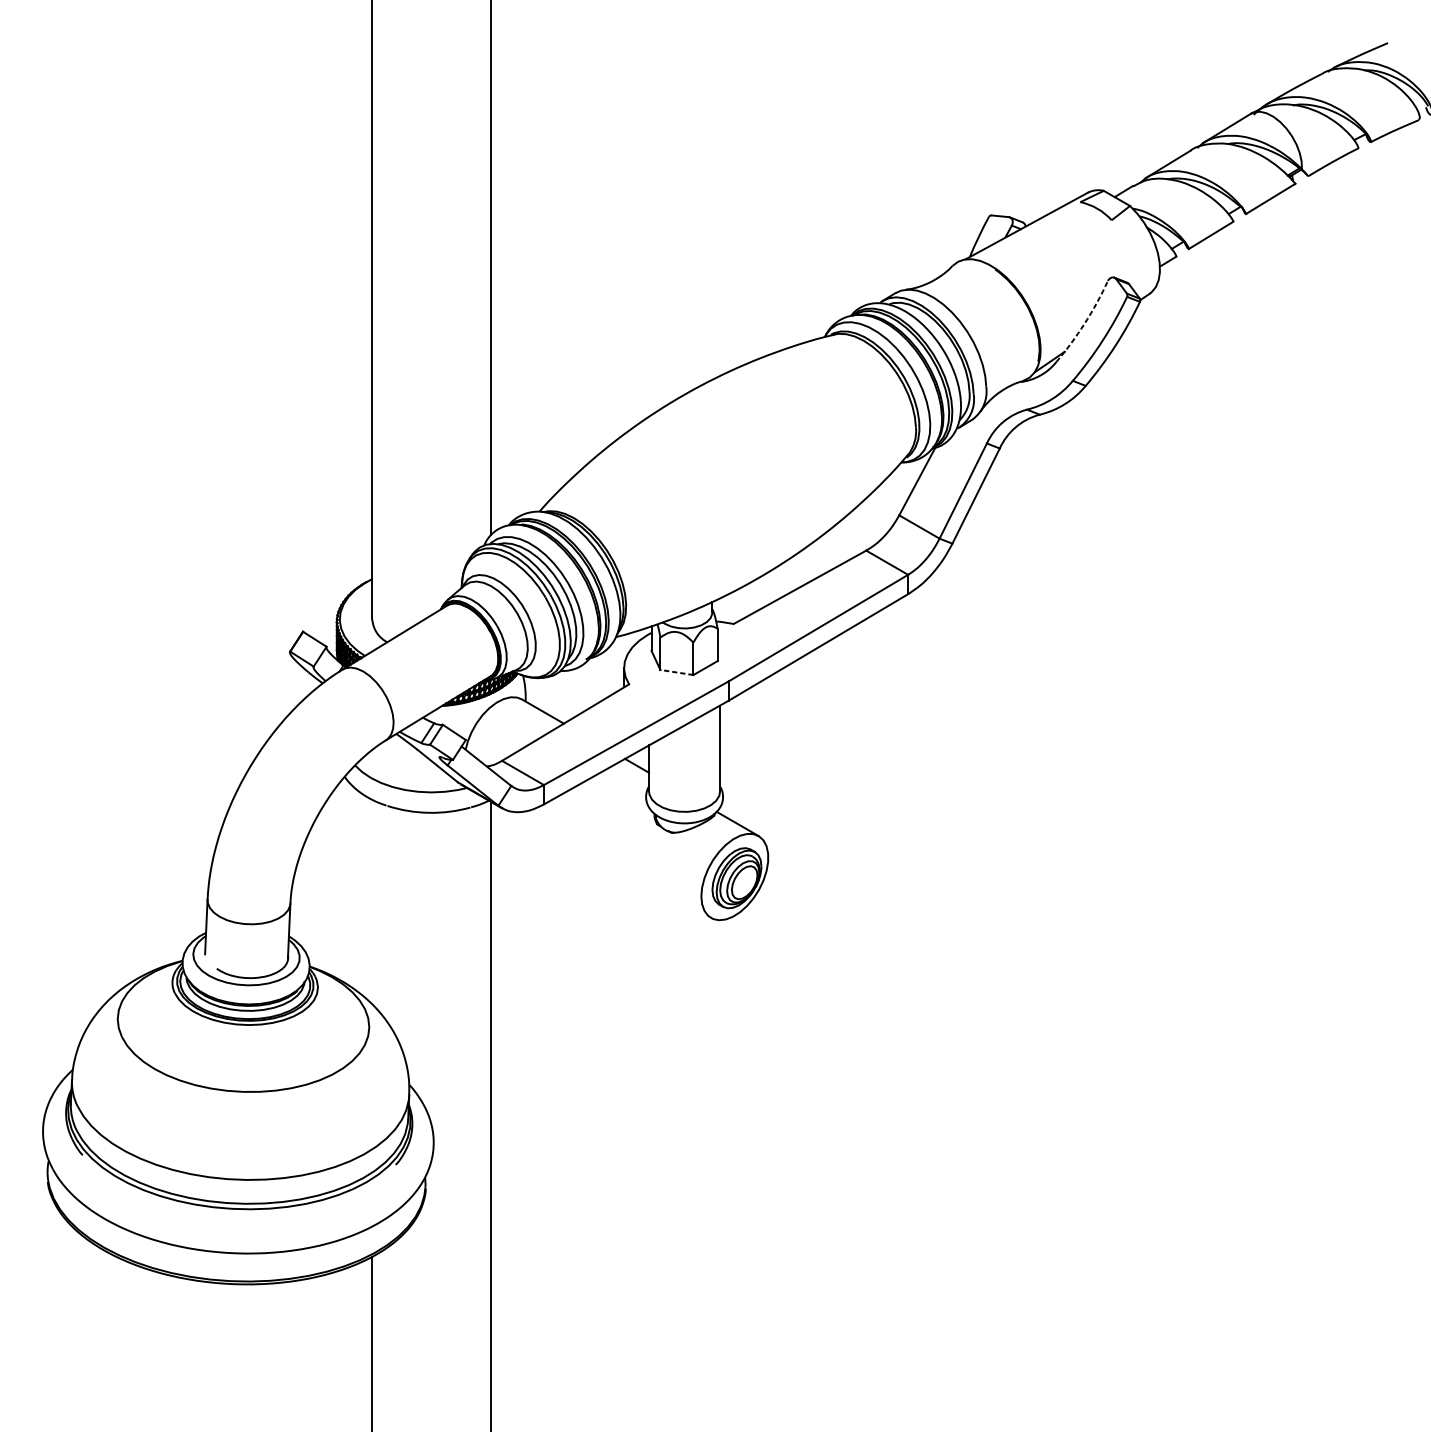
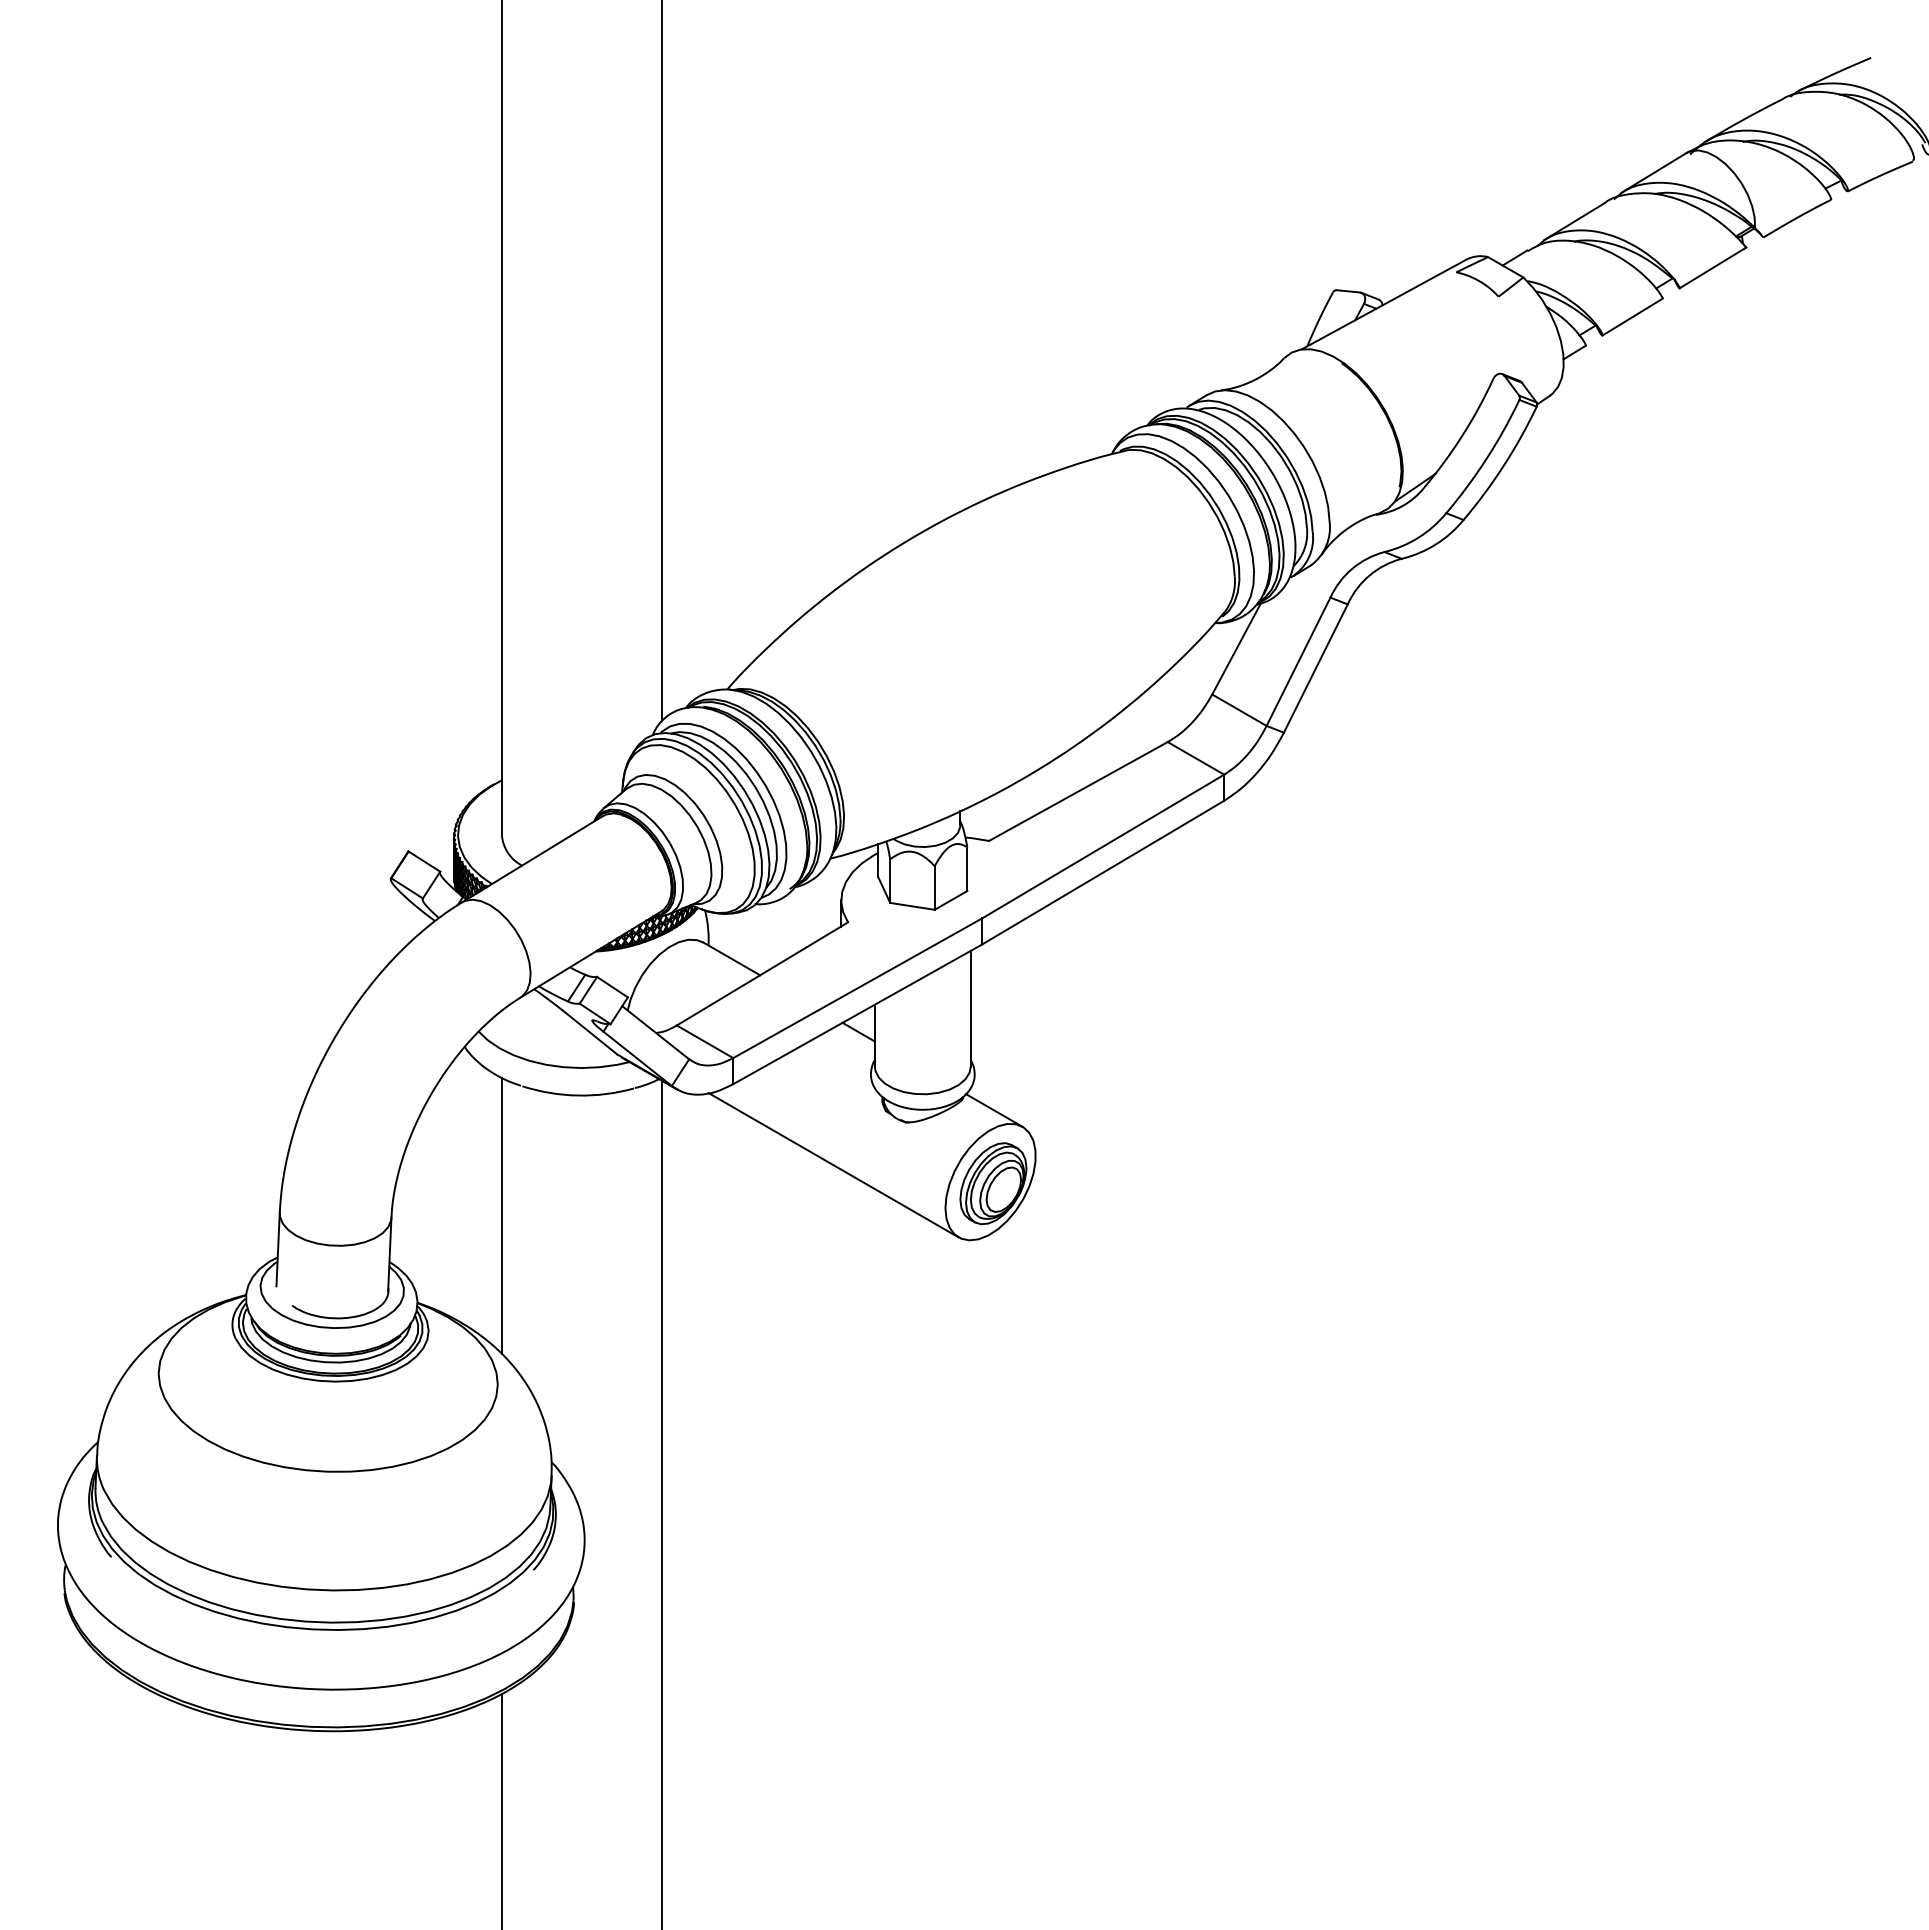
arc: (1084, 323) -> (1462, 435), dashed -> solid
line: (676, 672) -> (912, 906), dashed -> solid
line: (618, 864) -> (833, 1165), added
line: (372, 901) -> (501, 1215), added

